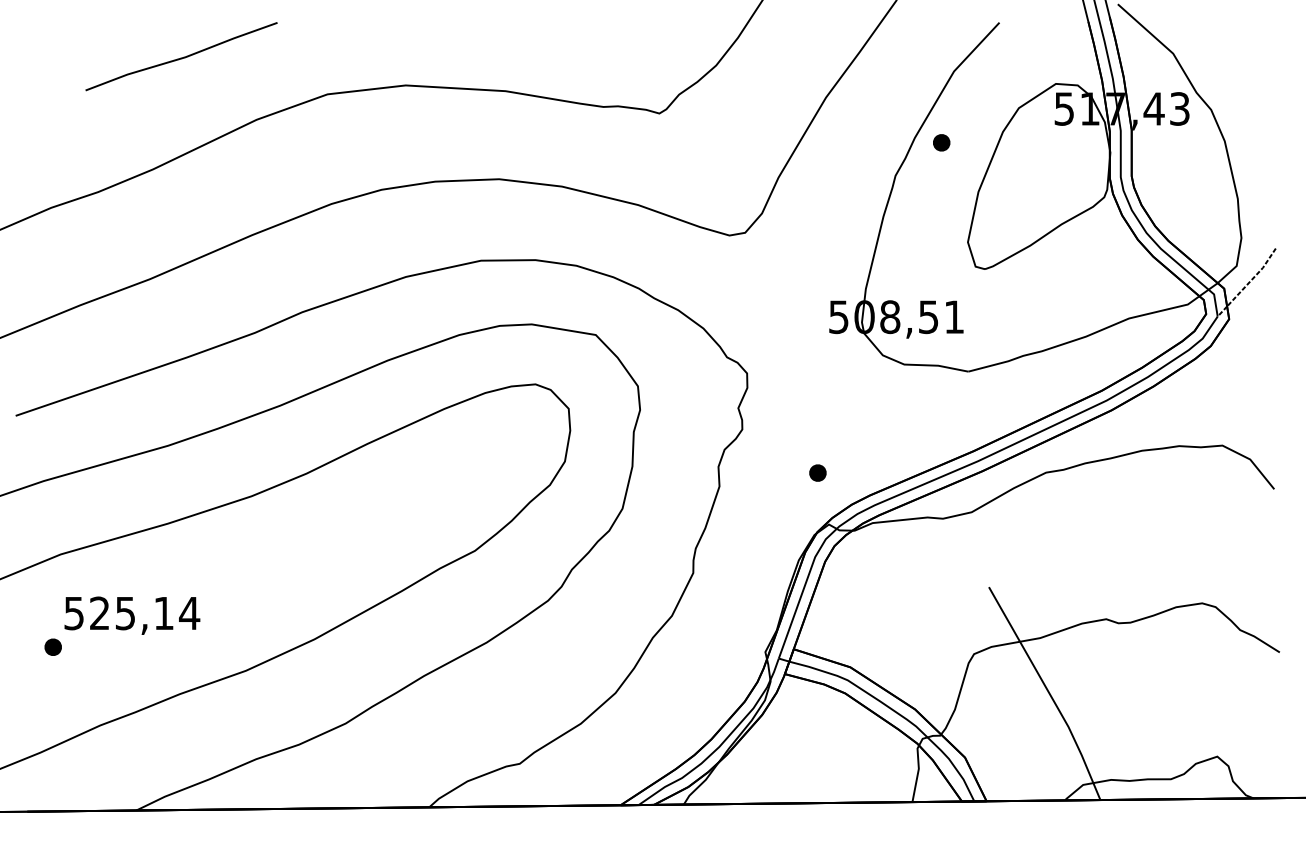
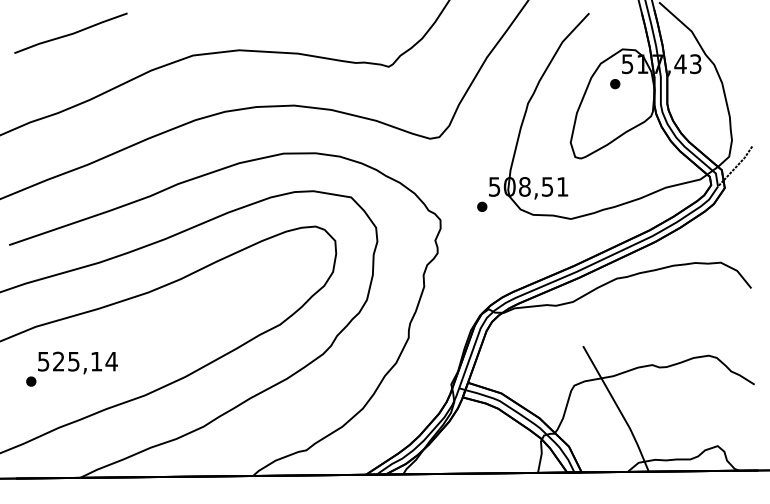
line: (180, 56) -> (70, 33), moved
part: (942, 143) -> (615, 84), moved
part: (818, 472) -> (482, 206), moved

